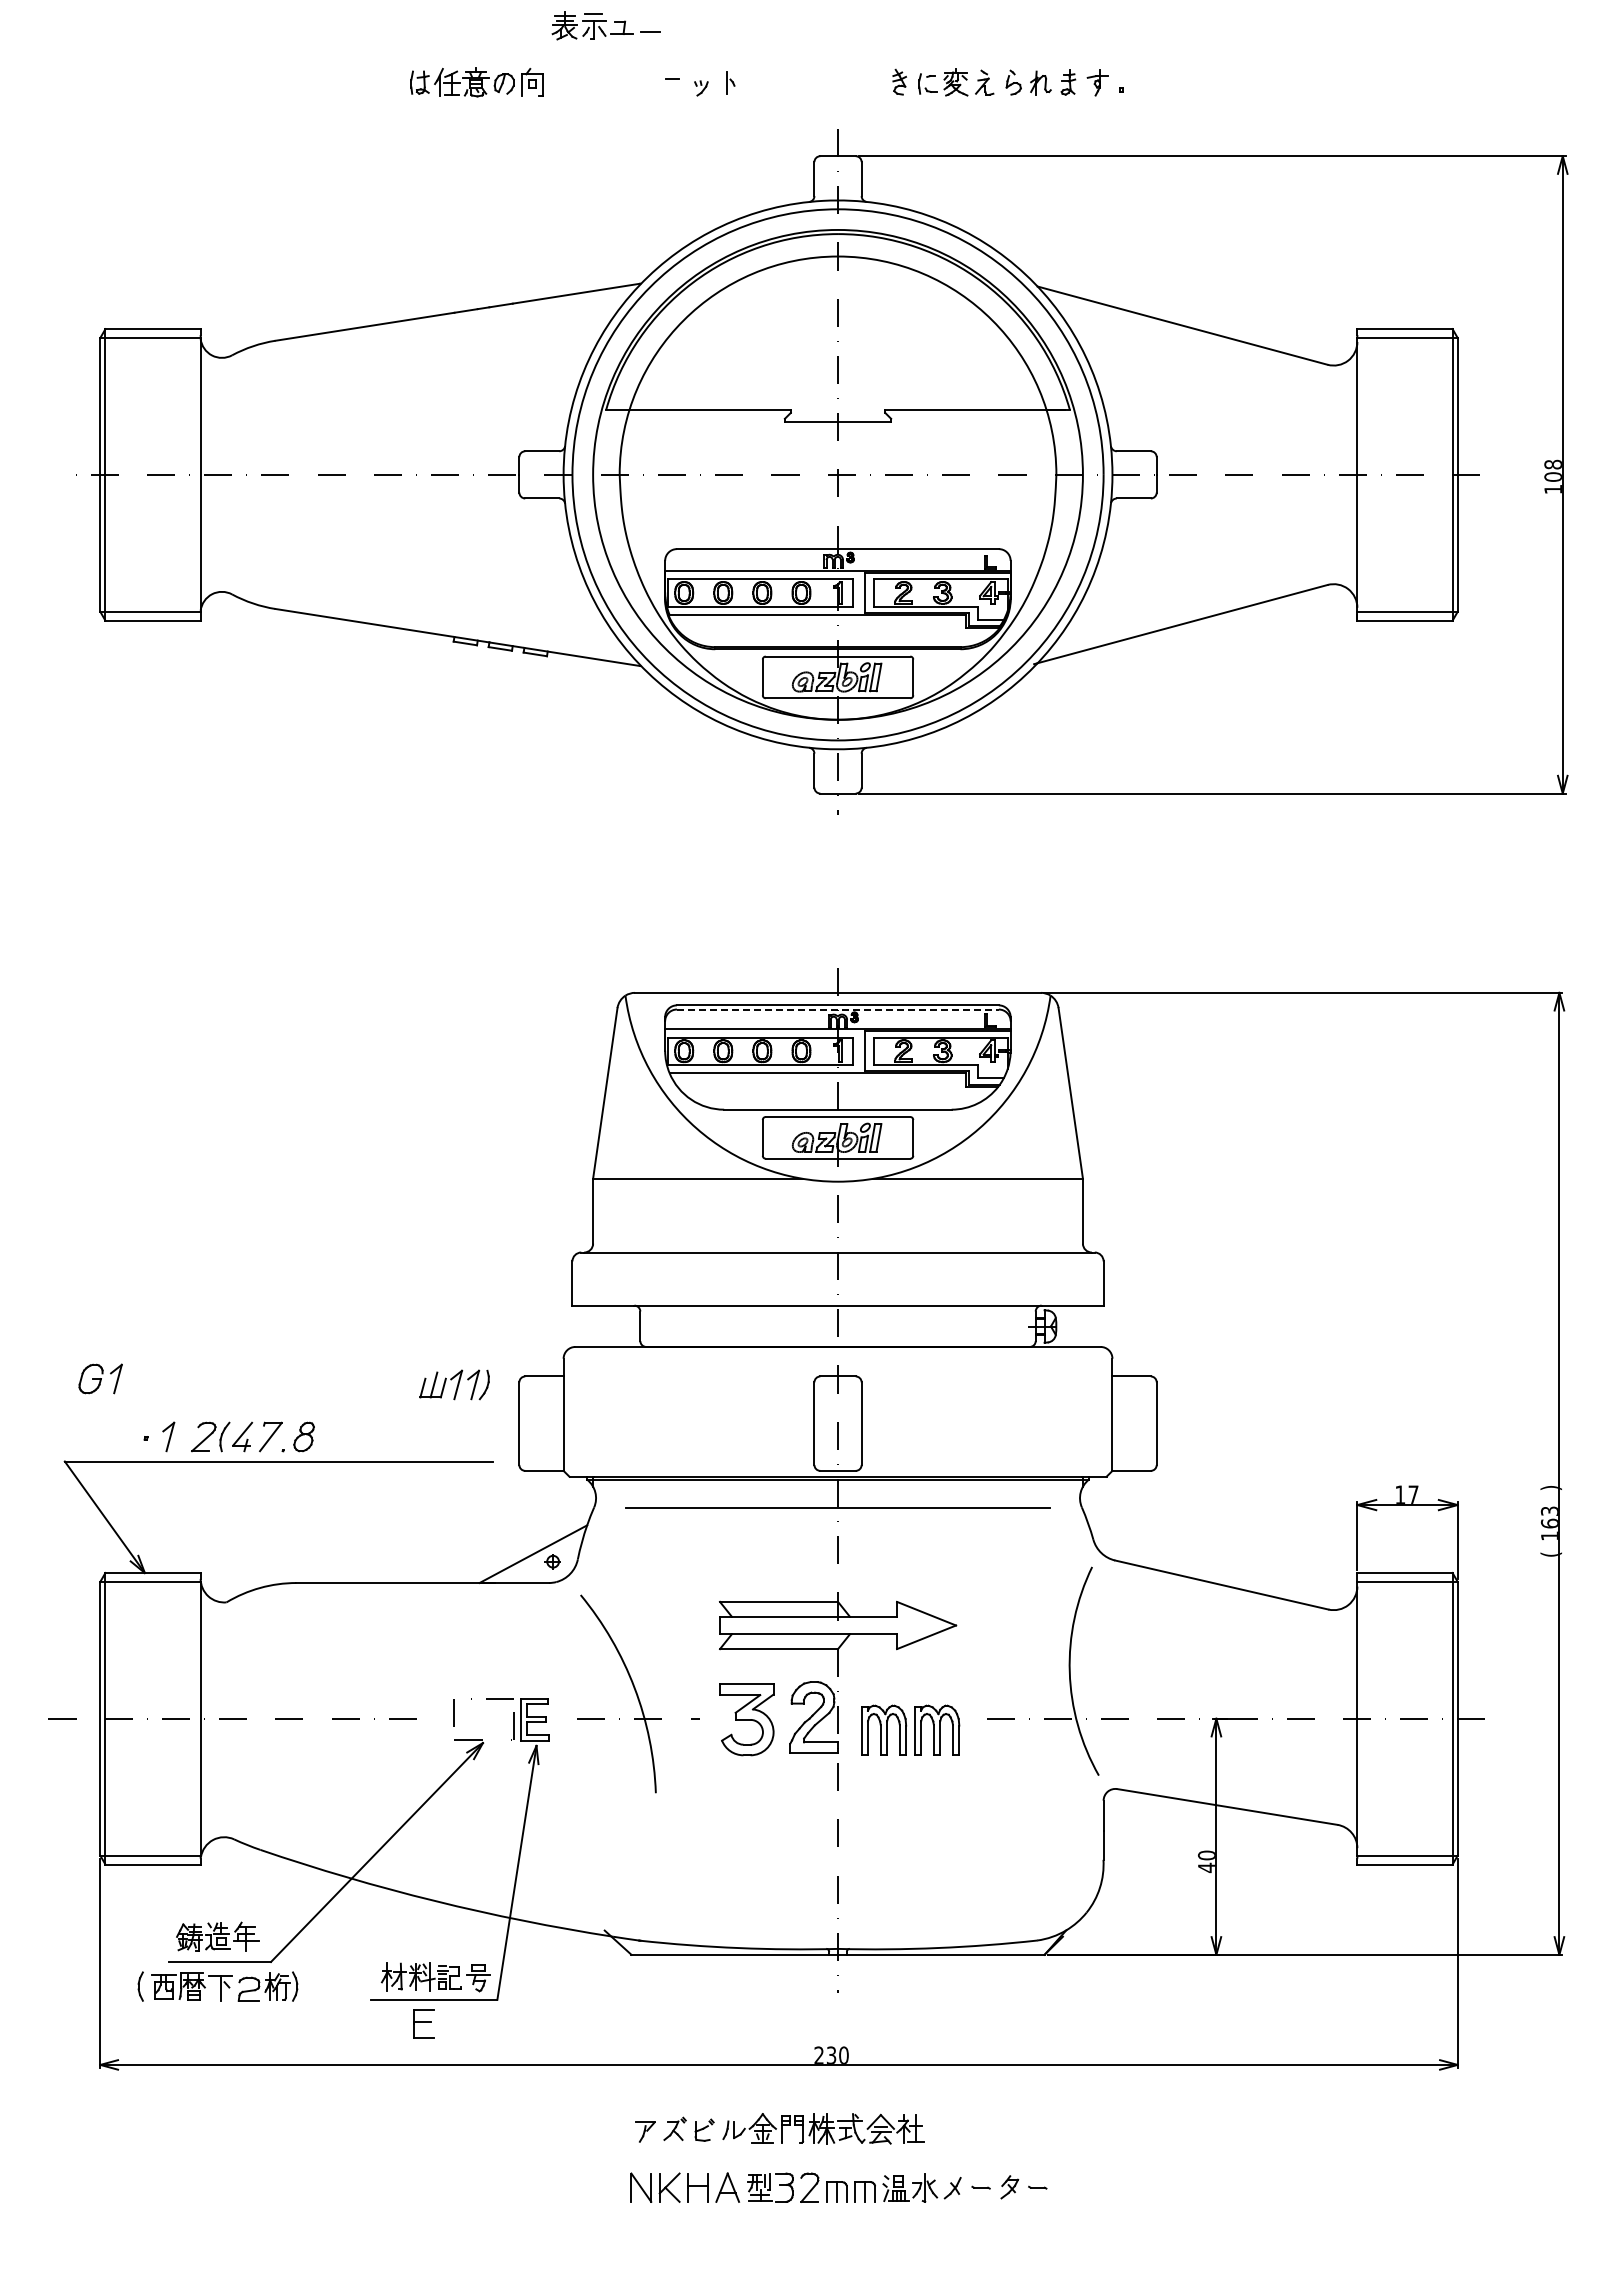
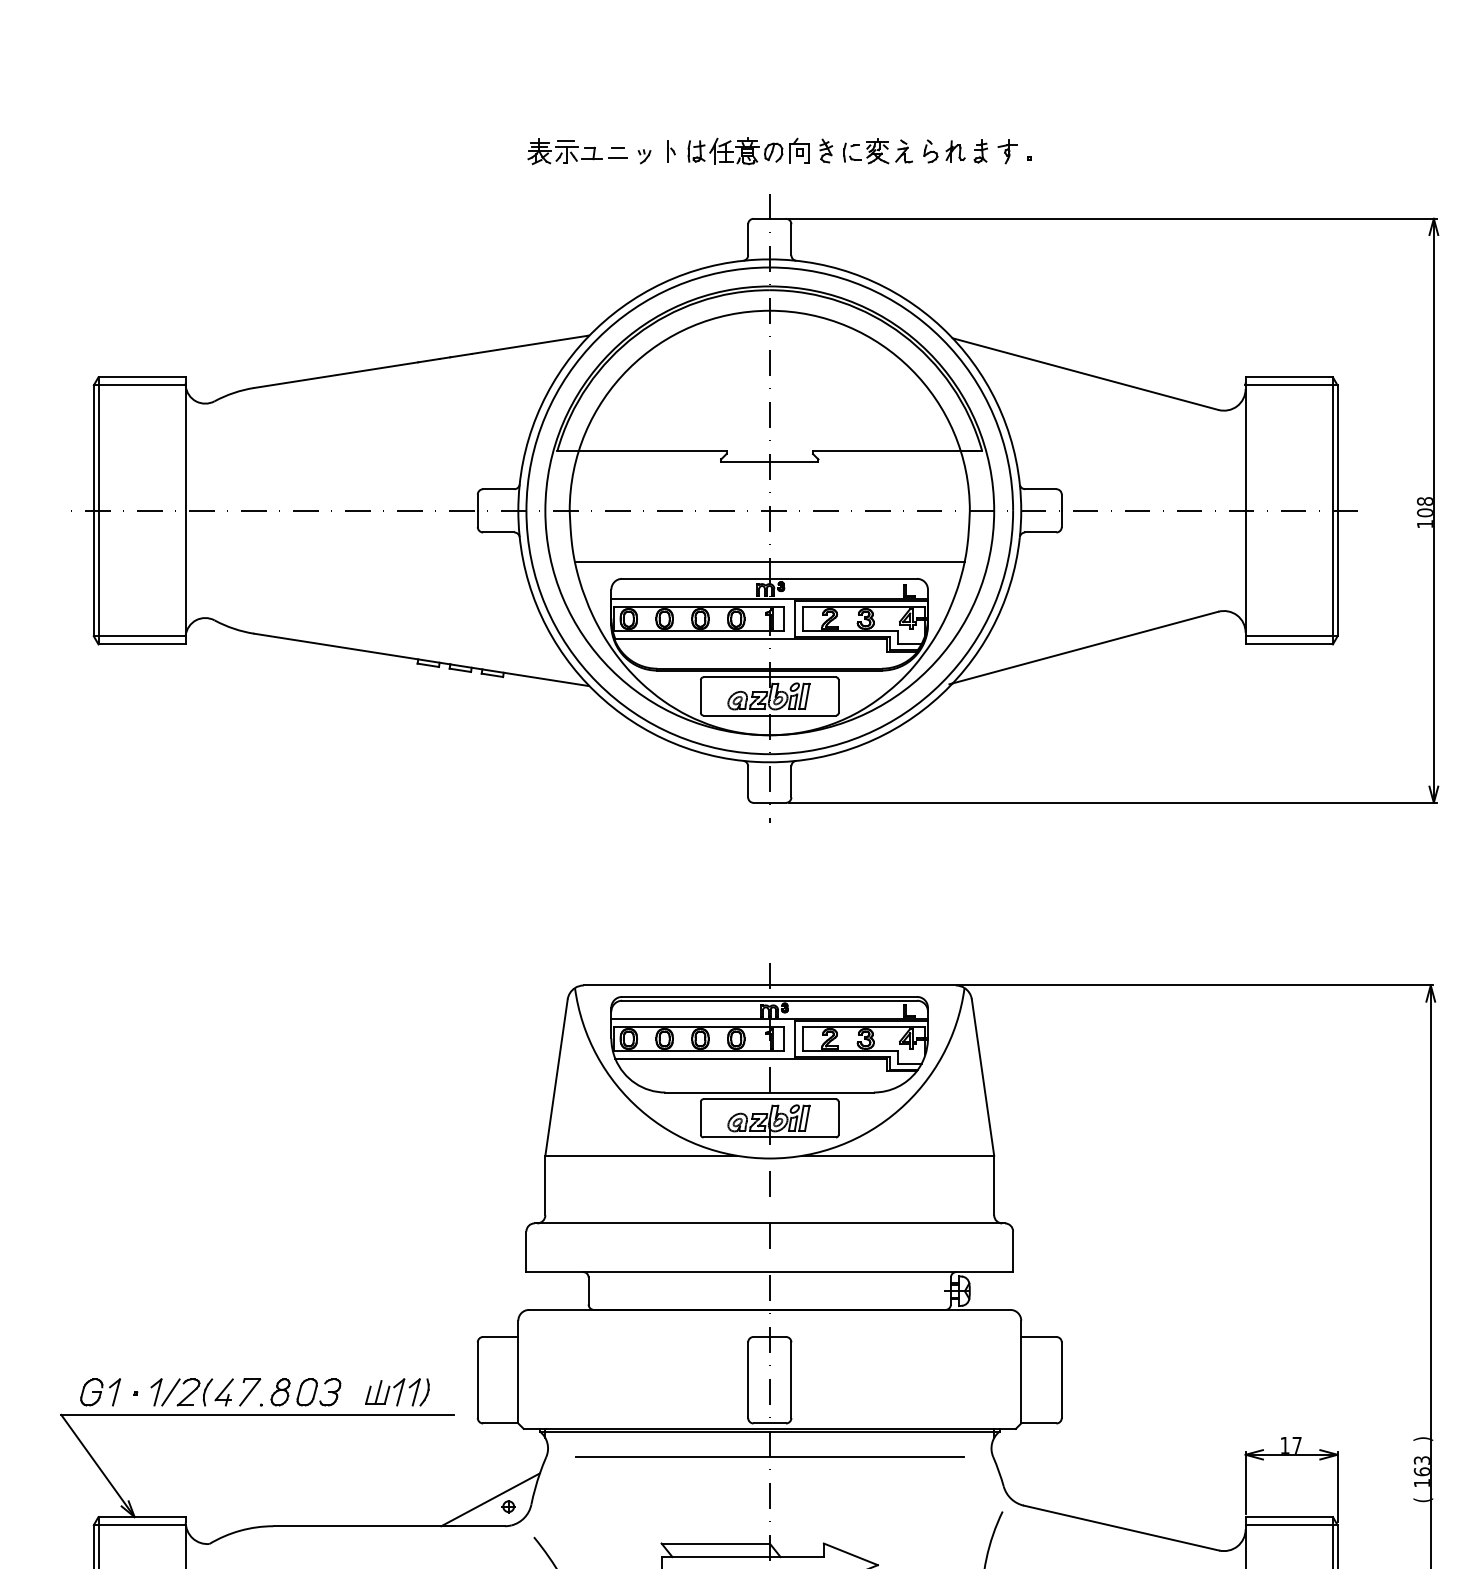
part: (605, 25) -> (576, 151), moved
part: (476, 82) -> (748, 151), moved
line: (837, 530) -> (769, 561), added
line: (837, 1009) -> (769, 1000), dashed -> solid
part: (100, 1378) -> (100, 1391), moved
part: (454, 1384) -> (397, 1391), moved
line: (184, 1436) -> (170, 1391), added
part: (345, 1436) -> (318, 1391), added

